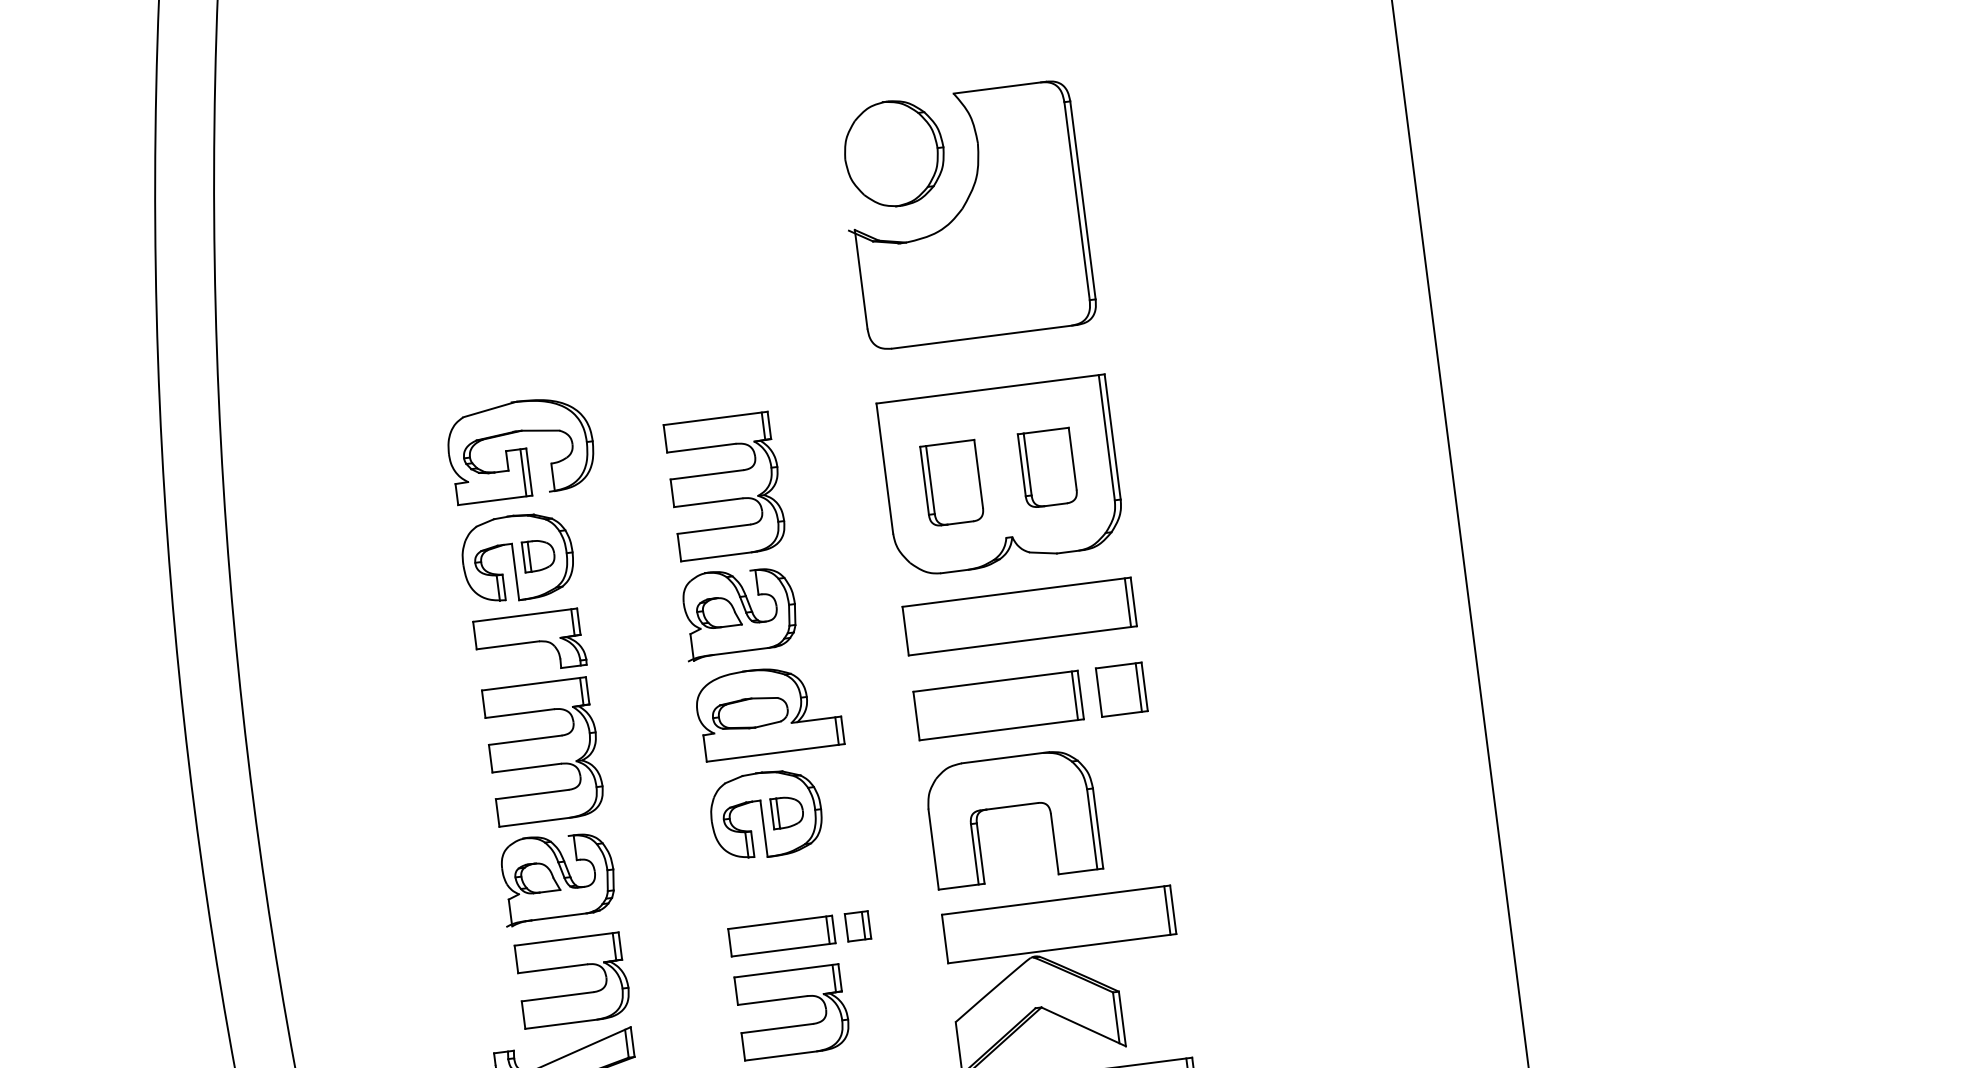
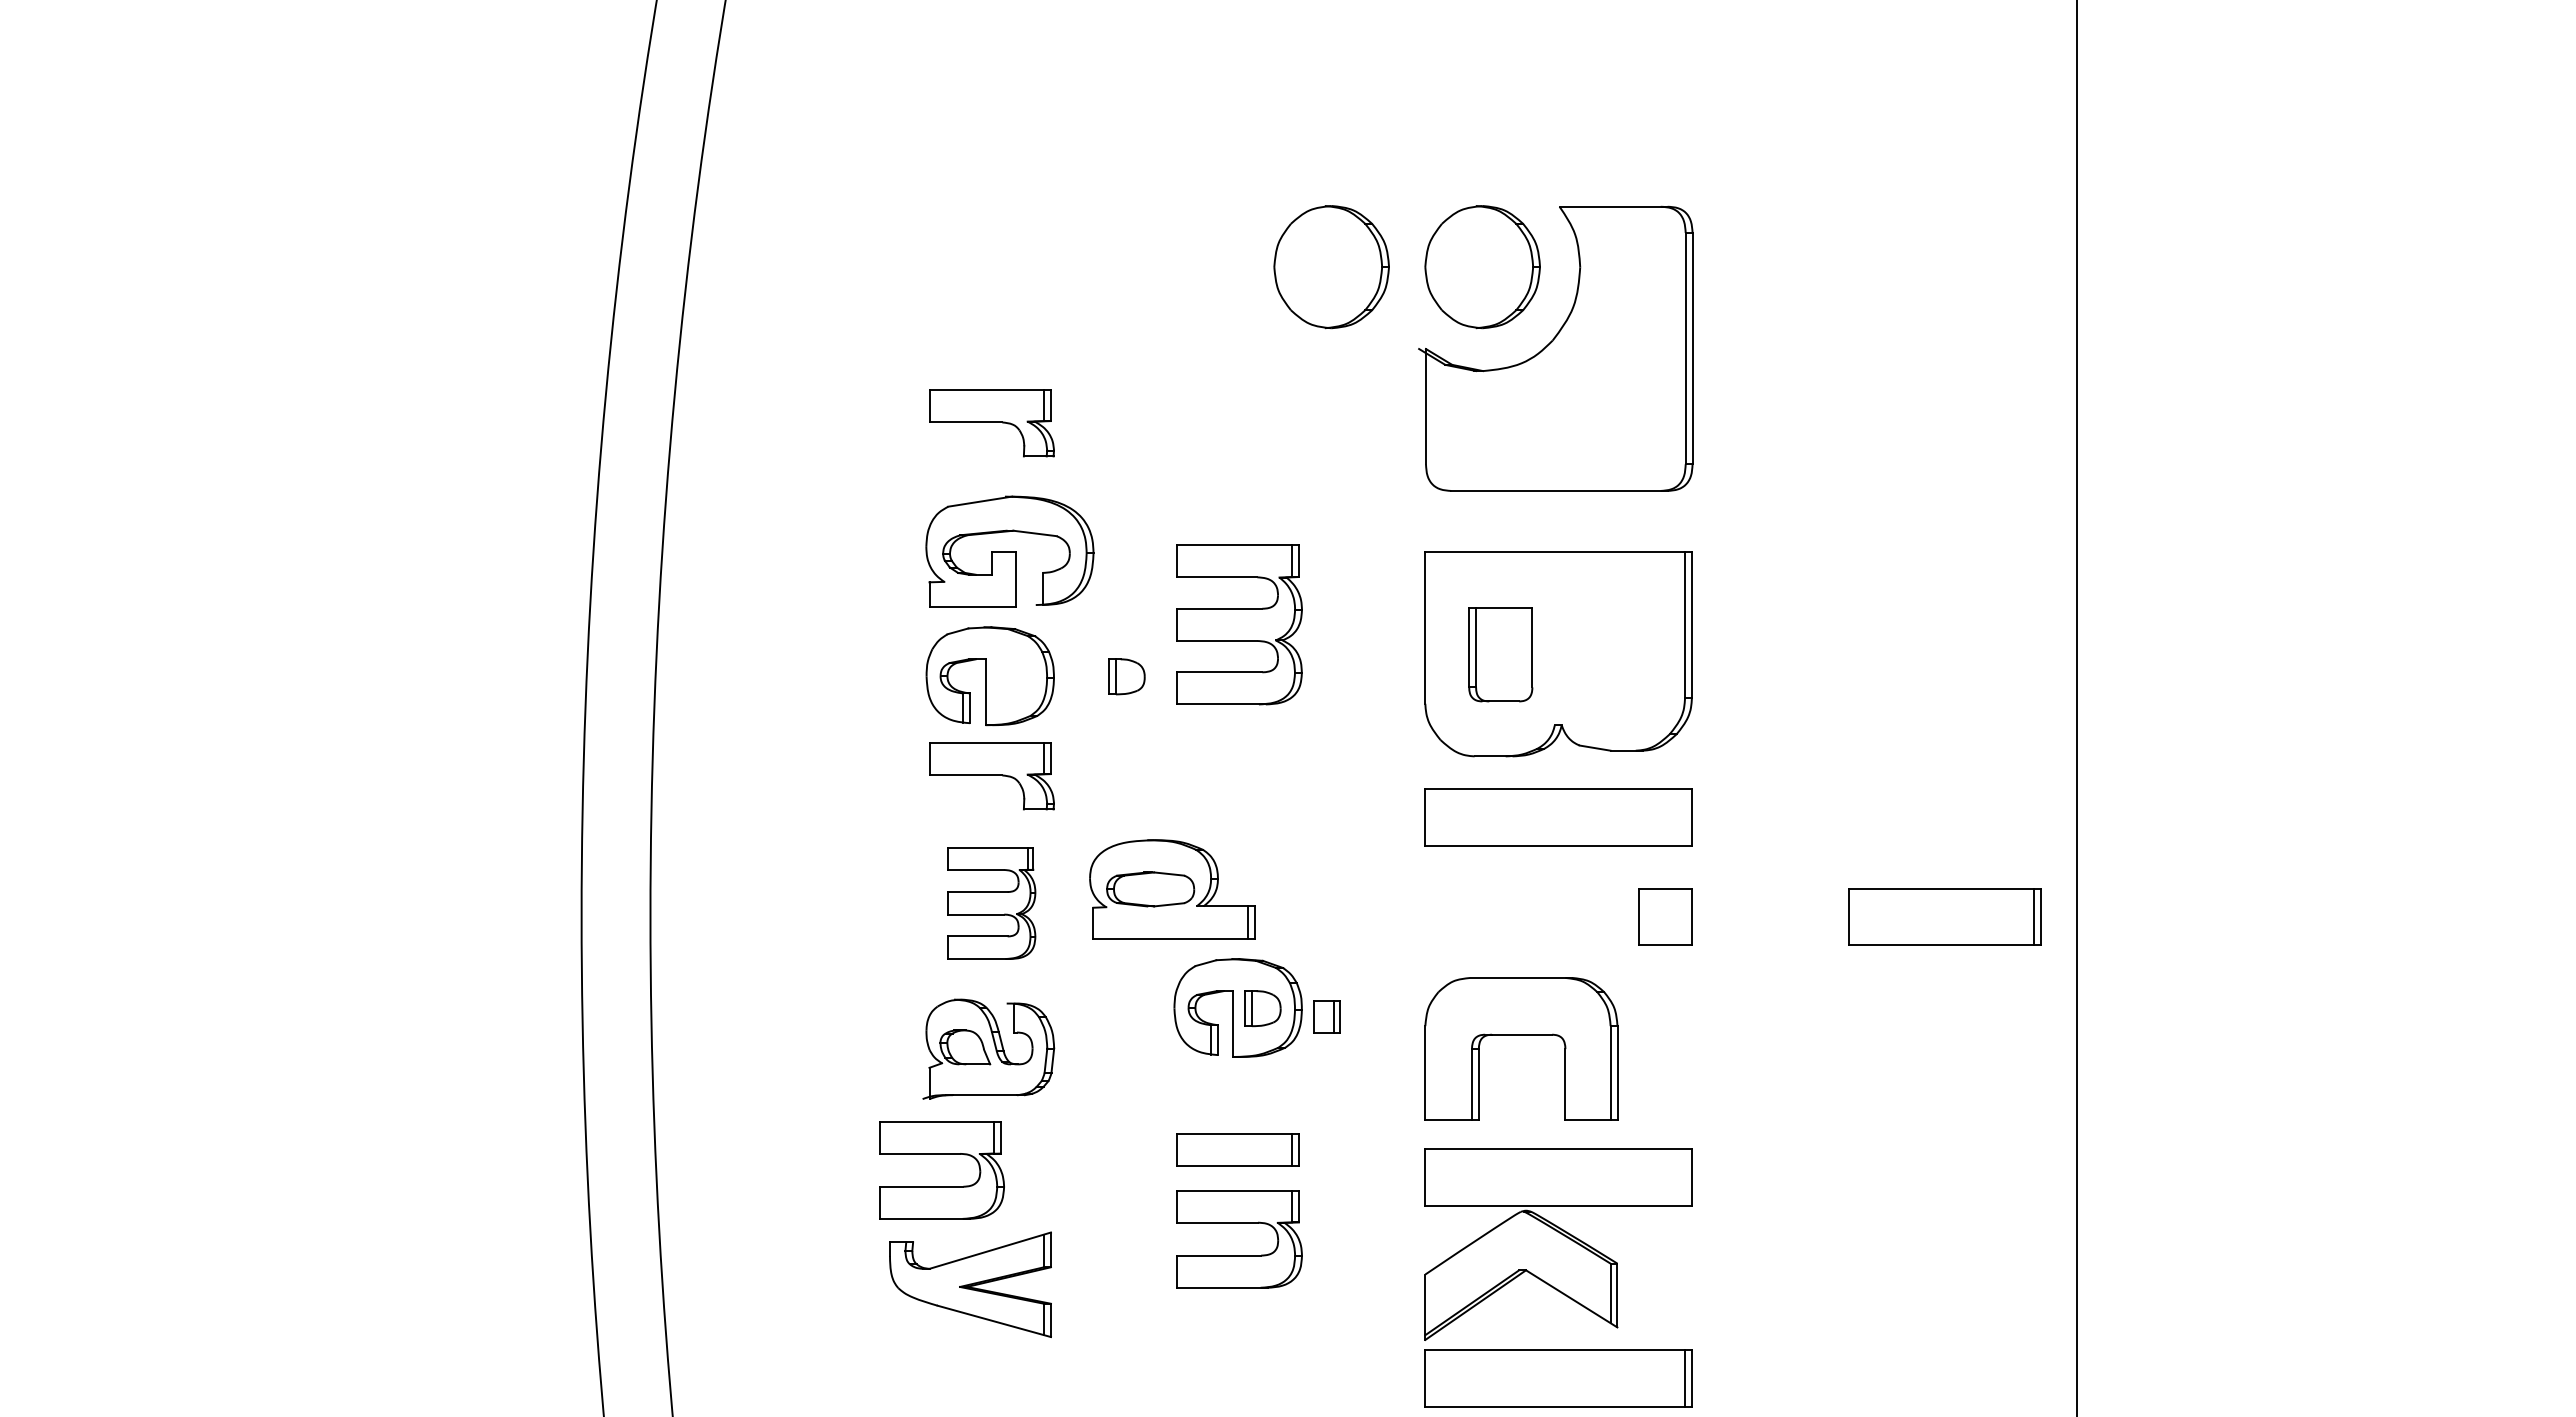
part: (765, 170) -> (1331, 267), added
part: (491, 341) -> (991, 423), added
part: (1047, 468) -> (1612, 651), removed
line: (523, 472) -> (1009, 578), removed
part: (538, 555) -> (1126, 676), moved
line: (1128, 602) -> (1685, 817), removed
part: (738, 611) -> (1236, 770), removed
line: (1139, 687) -> (1685, 916), removed
part: (997, 705) -> (1944, 916), moved
part: (769, 711) -> (1172, 889), moved
part: (543, 752) -> (991, 903), size x0.7
line: (1167, 910) -> (1685, 1177), removed
part: (857, 925) -> (1326, 1016), moved
part: (571, 966) -> (941, 1154), moved

